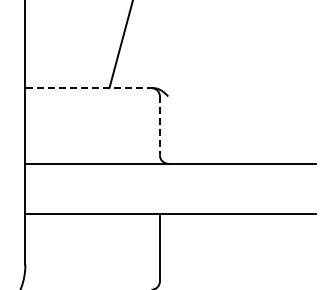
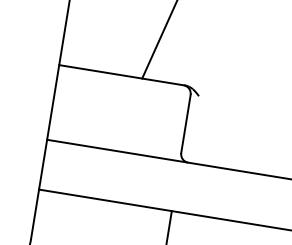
line: (89, 88) -> (122, 75), dashed -> solid
line: (159, 126) -> (185, 124), dashed -> solid

